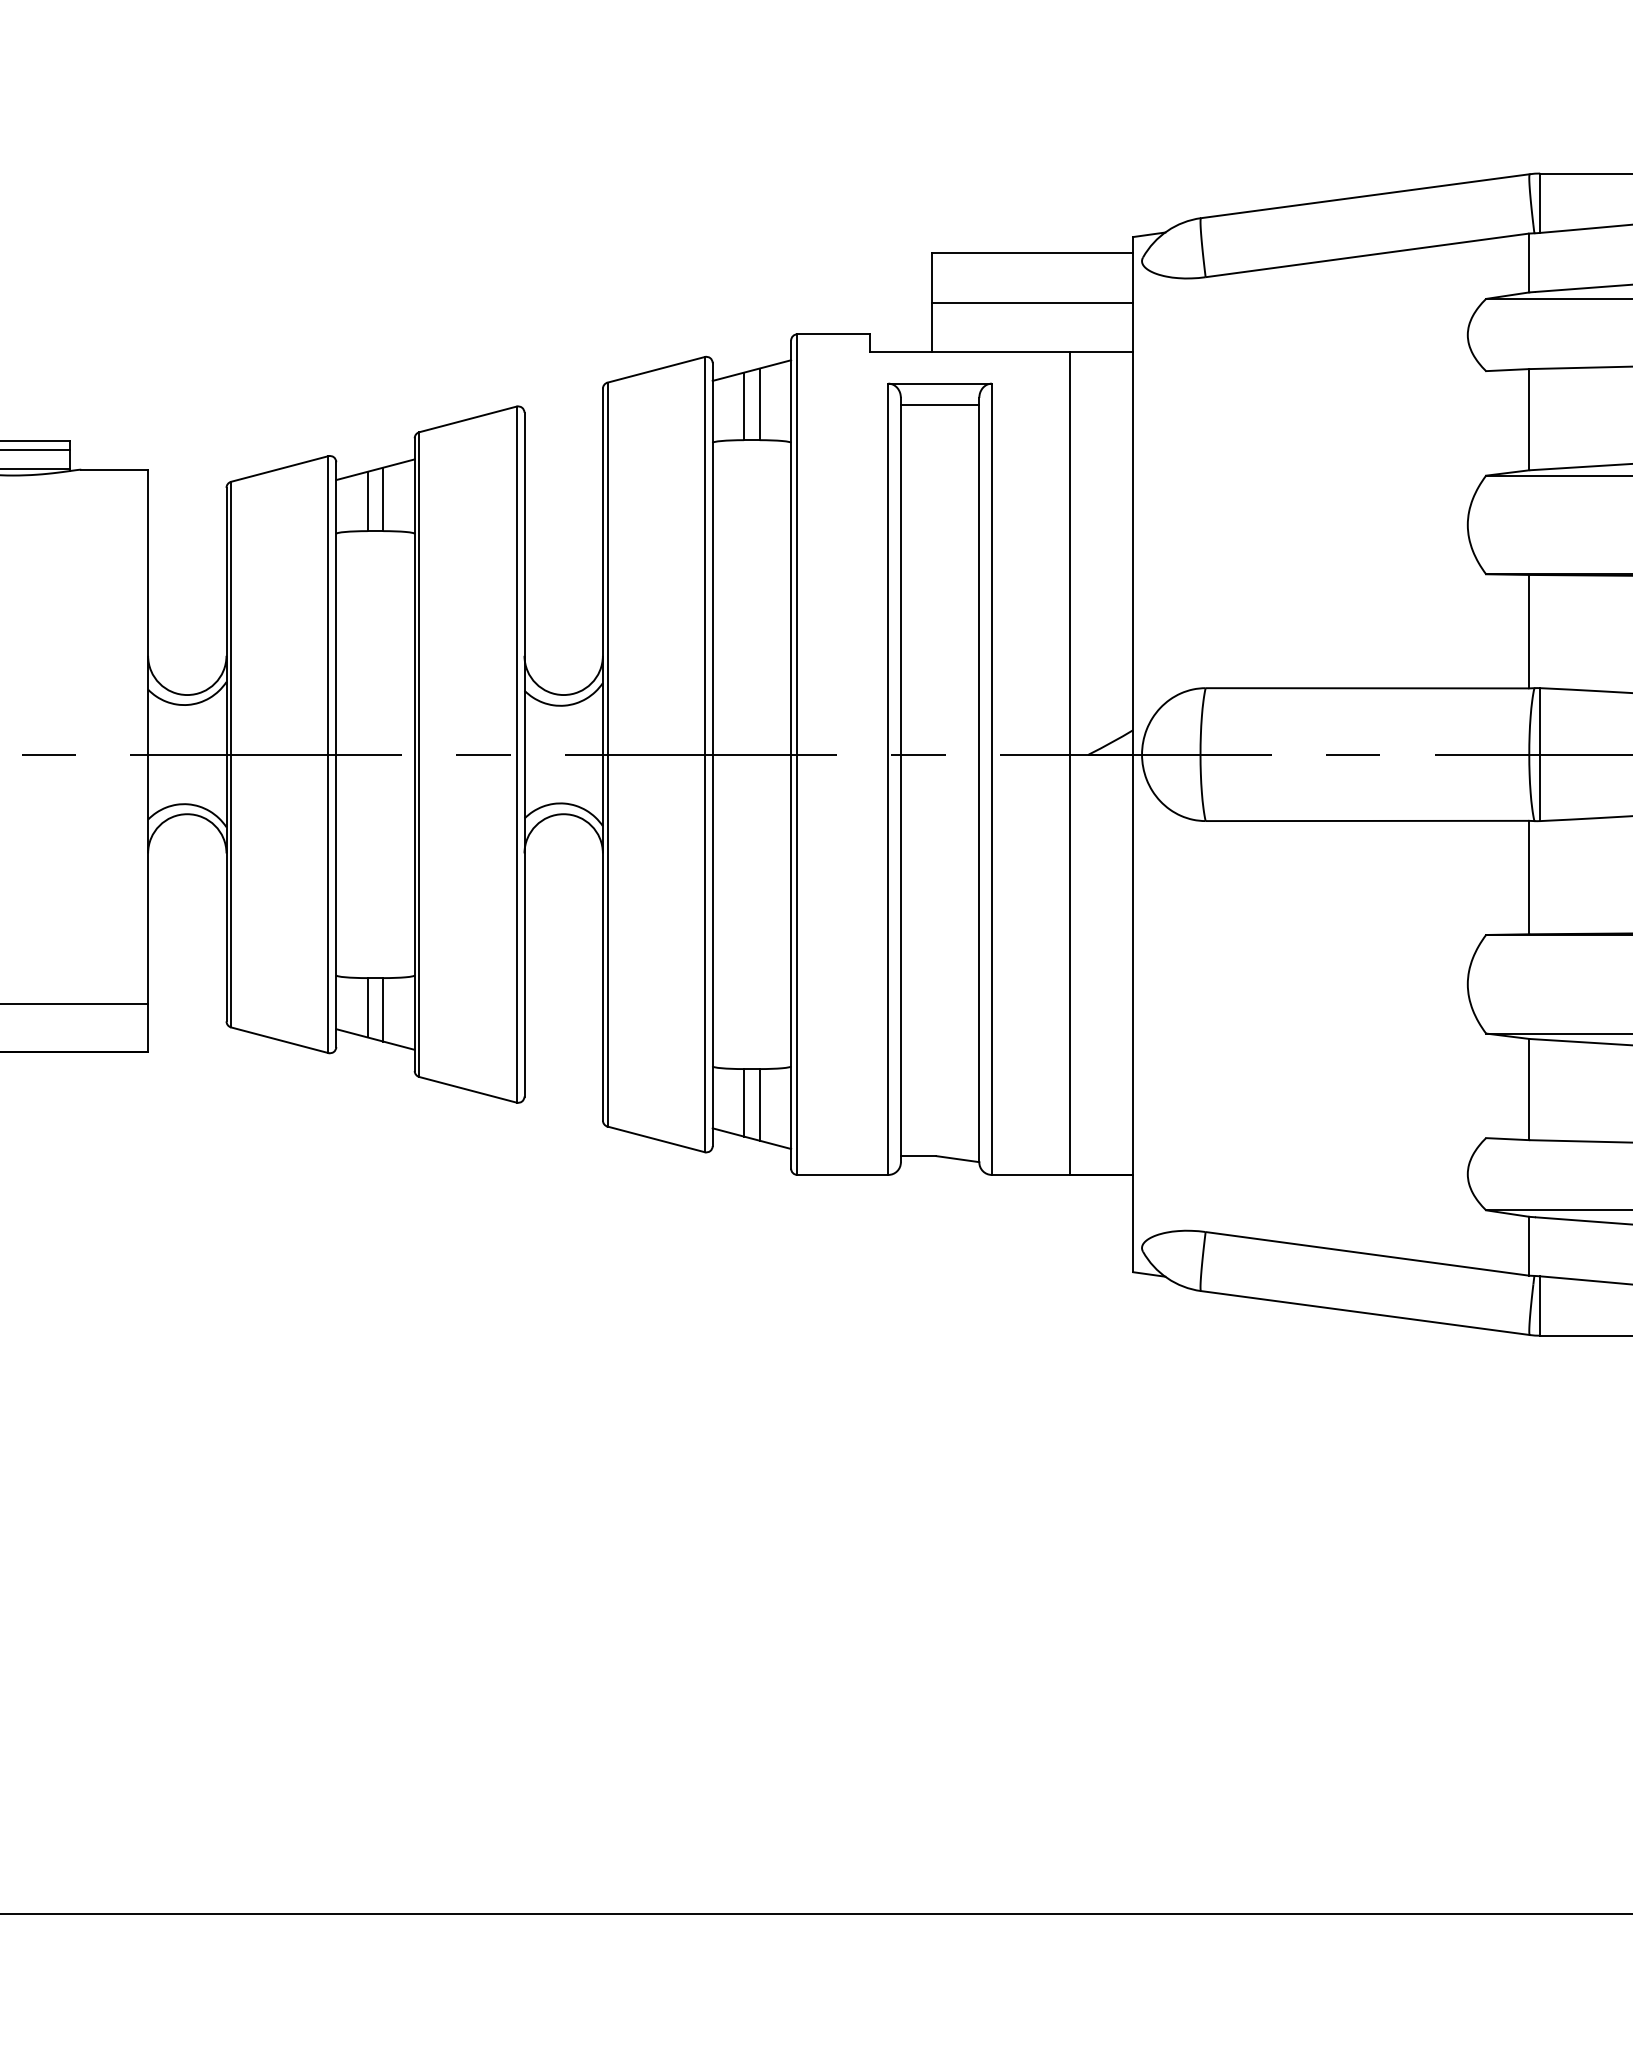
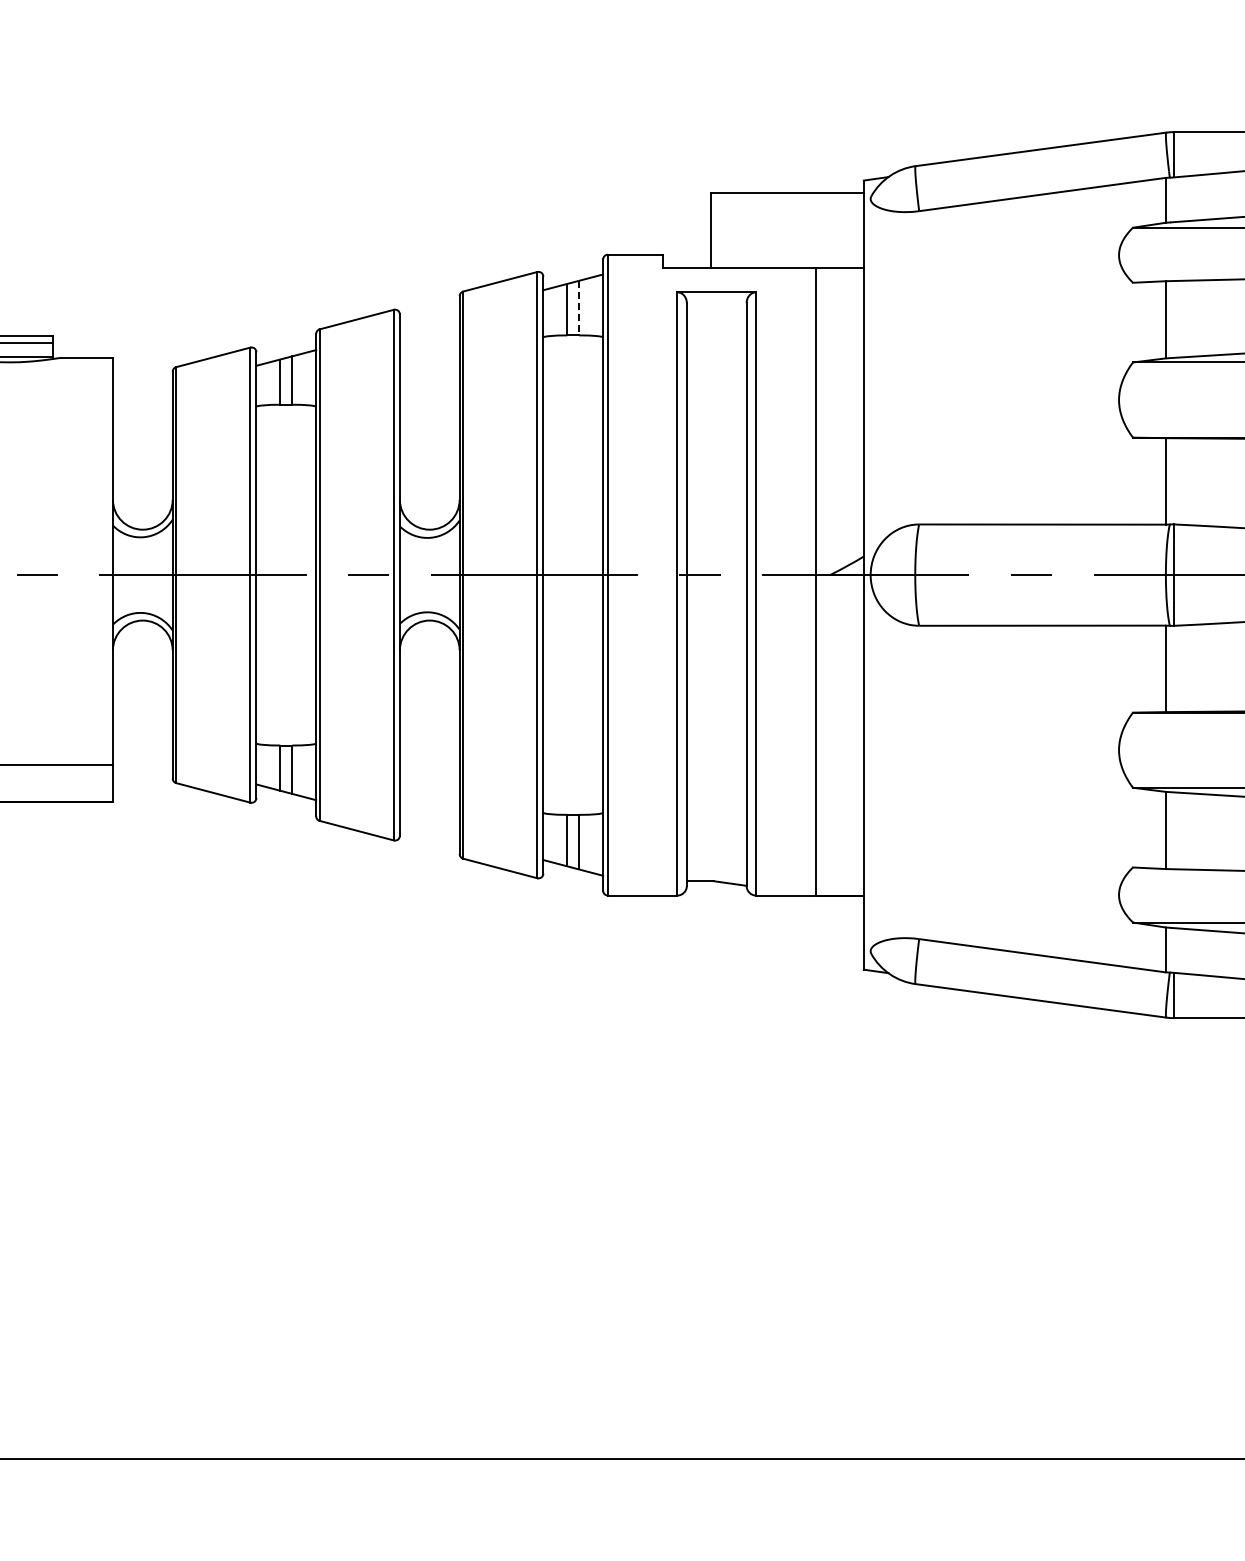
line: (1031, 302) -> (786, 230), removed
line: (760, 404) -> (579, 308), solid -> dashed
line: (939, 404) -> (716, 308), removed

